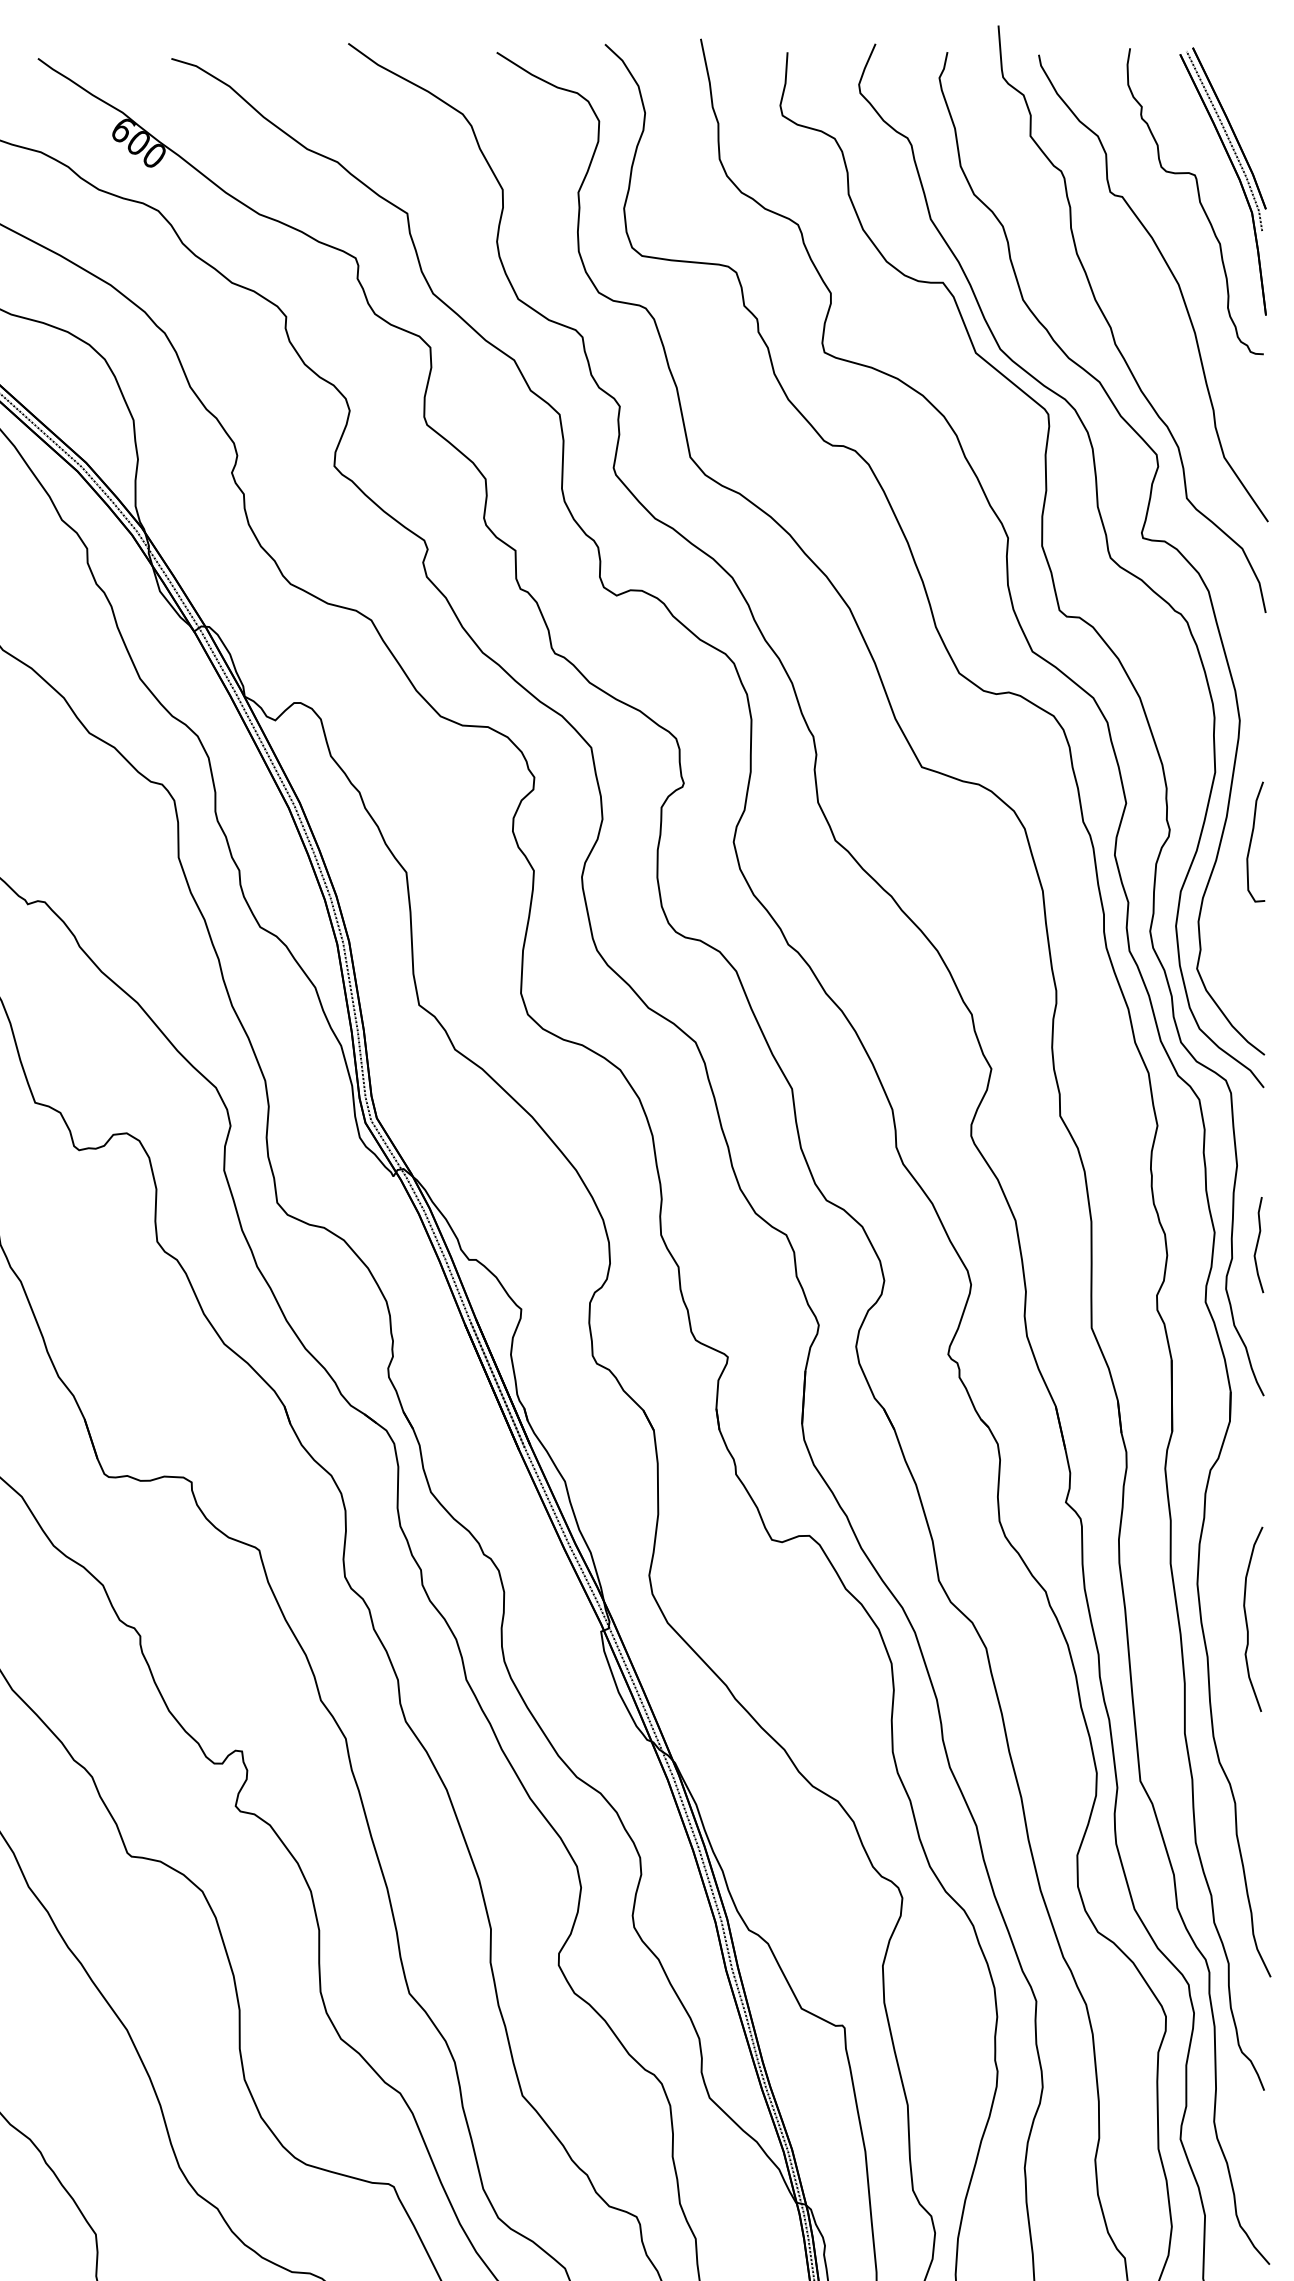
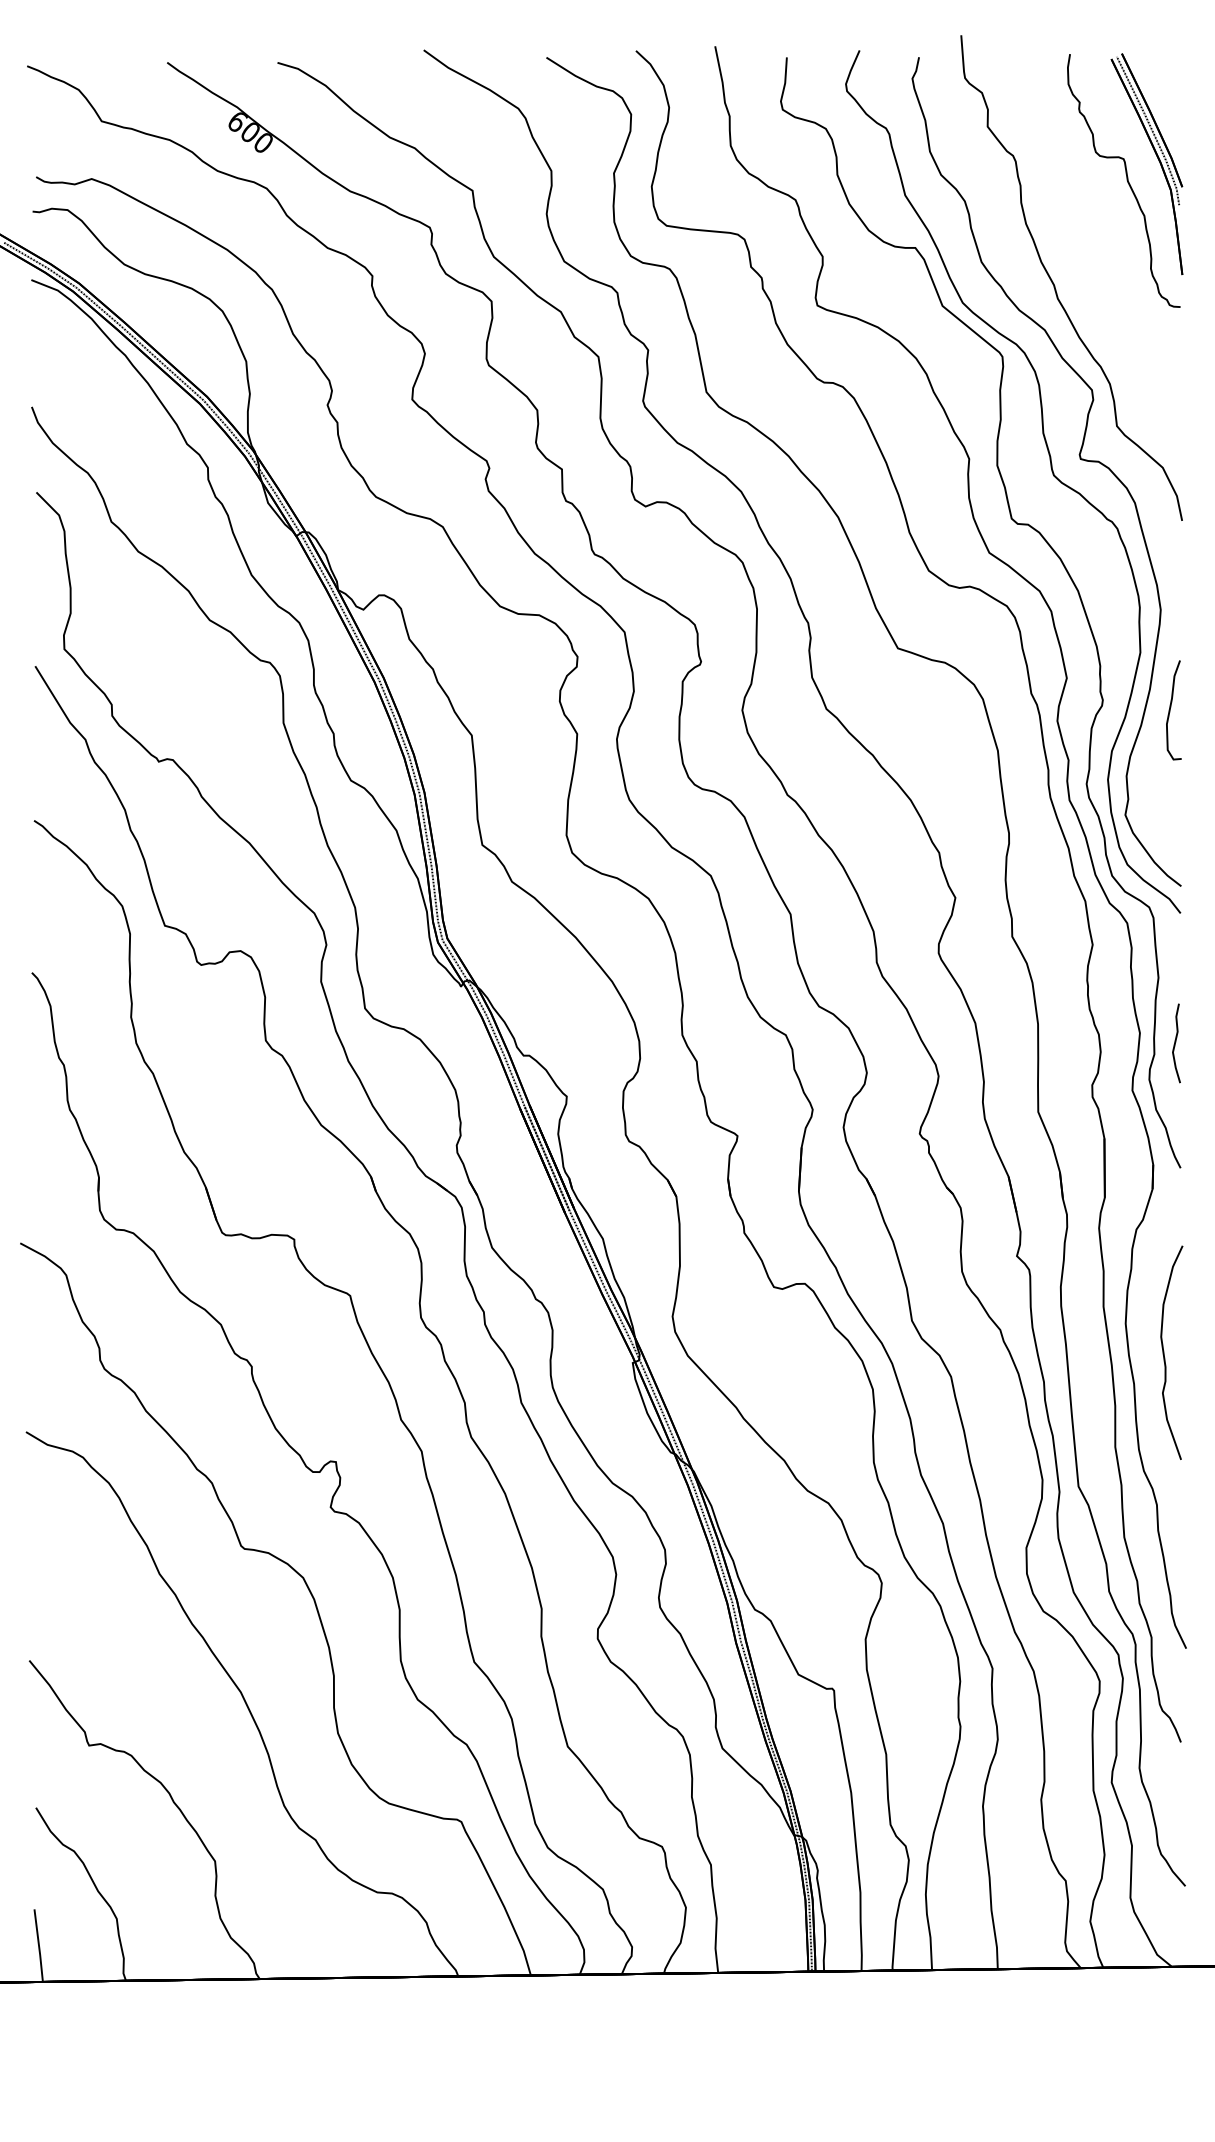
part: (1173, 277) -> (1105, 243), removed
part: (1252, 1618) -> (1171, 1352), size x1.4

